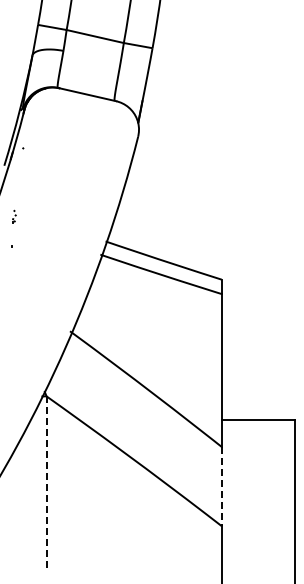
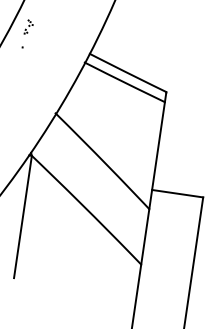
part: (14, 215) -> (27, 26), size x1.67
line: (46, 484) -> (22, 217), dashed -> solid
line: (221, 486) -> (145, 236), dashed -> solid

